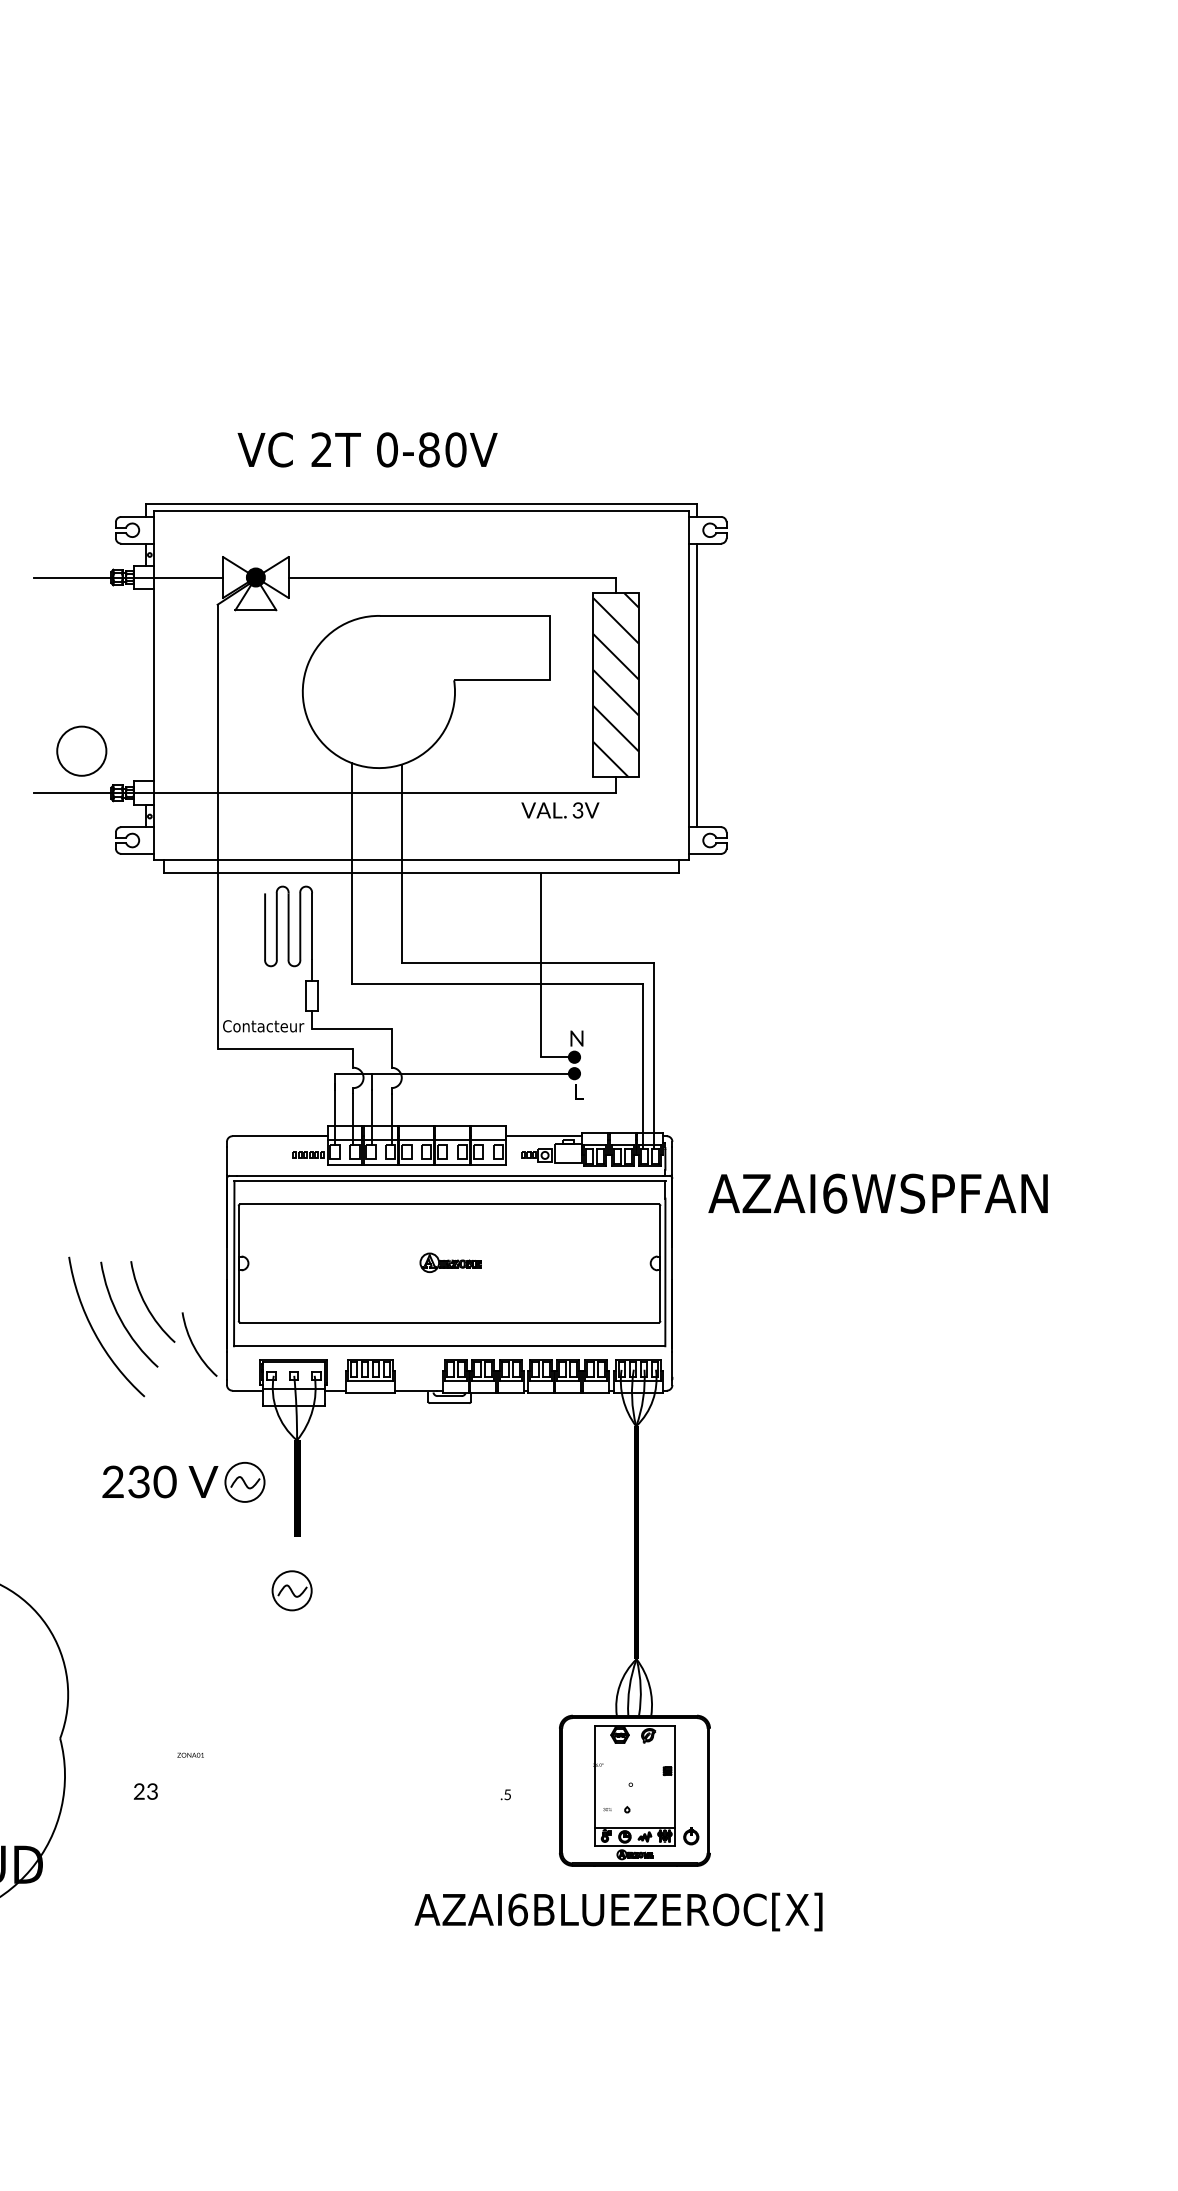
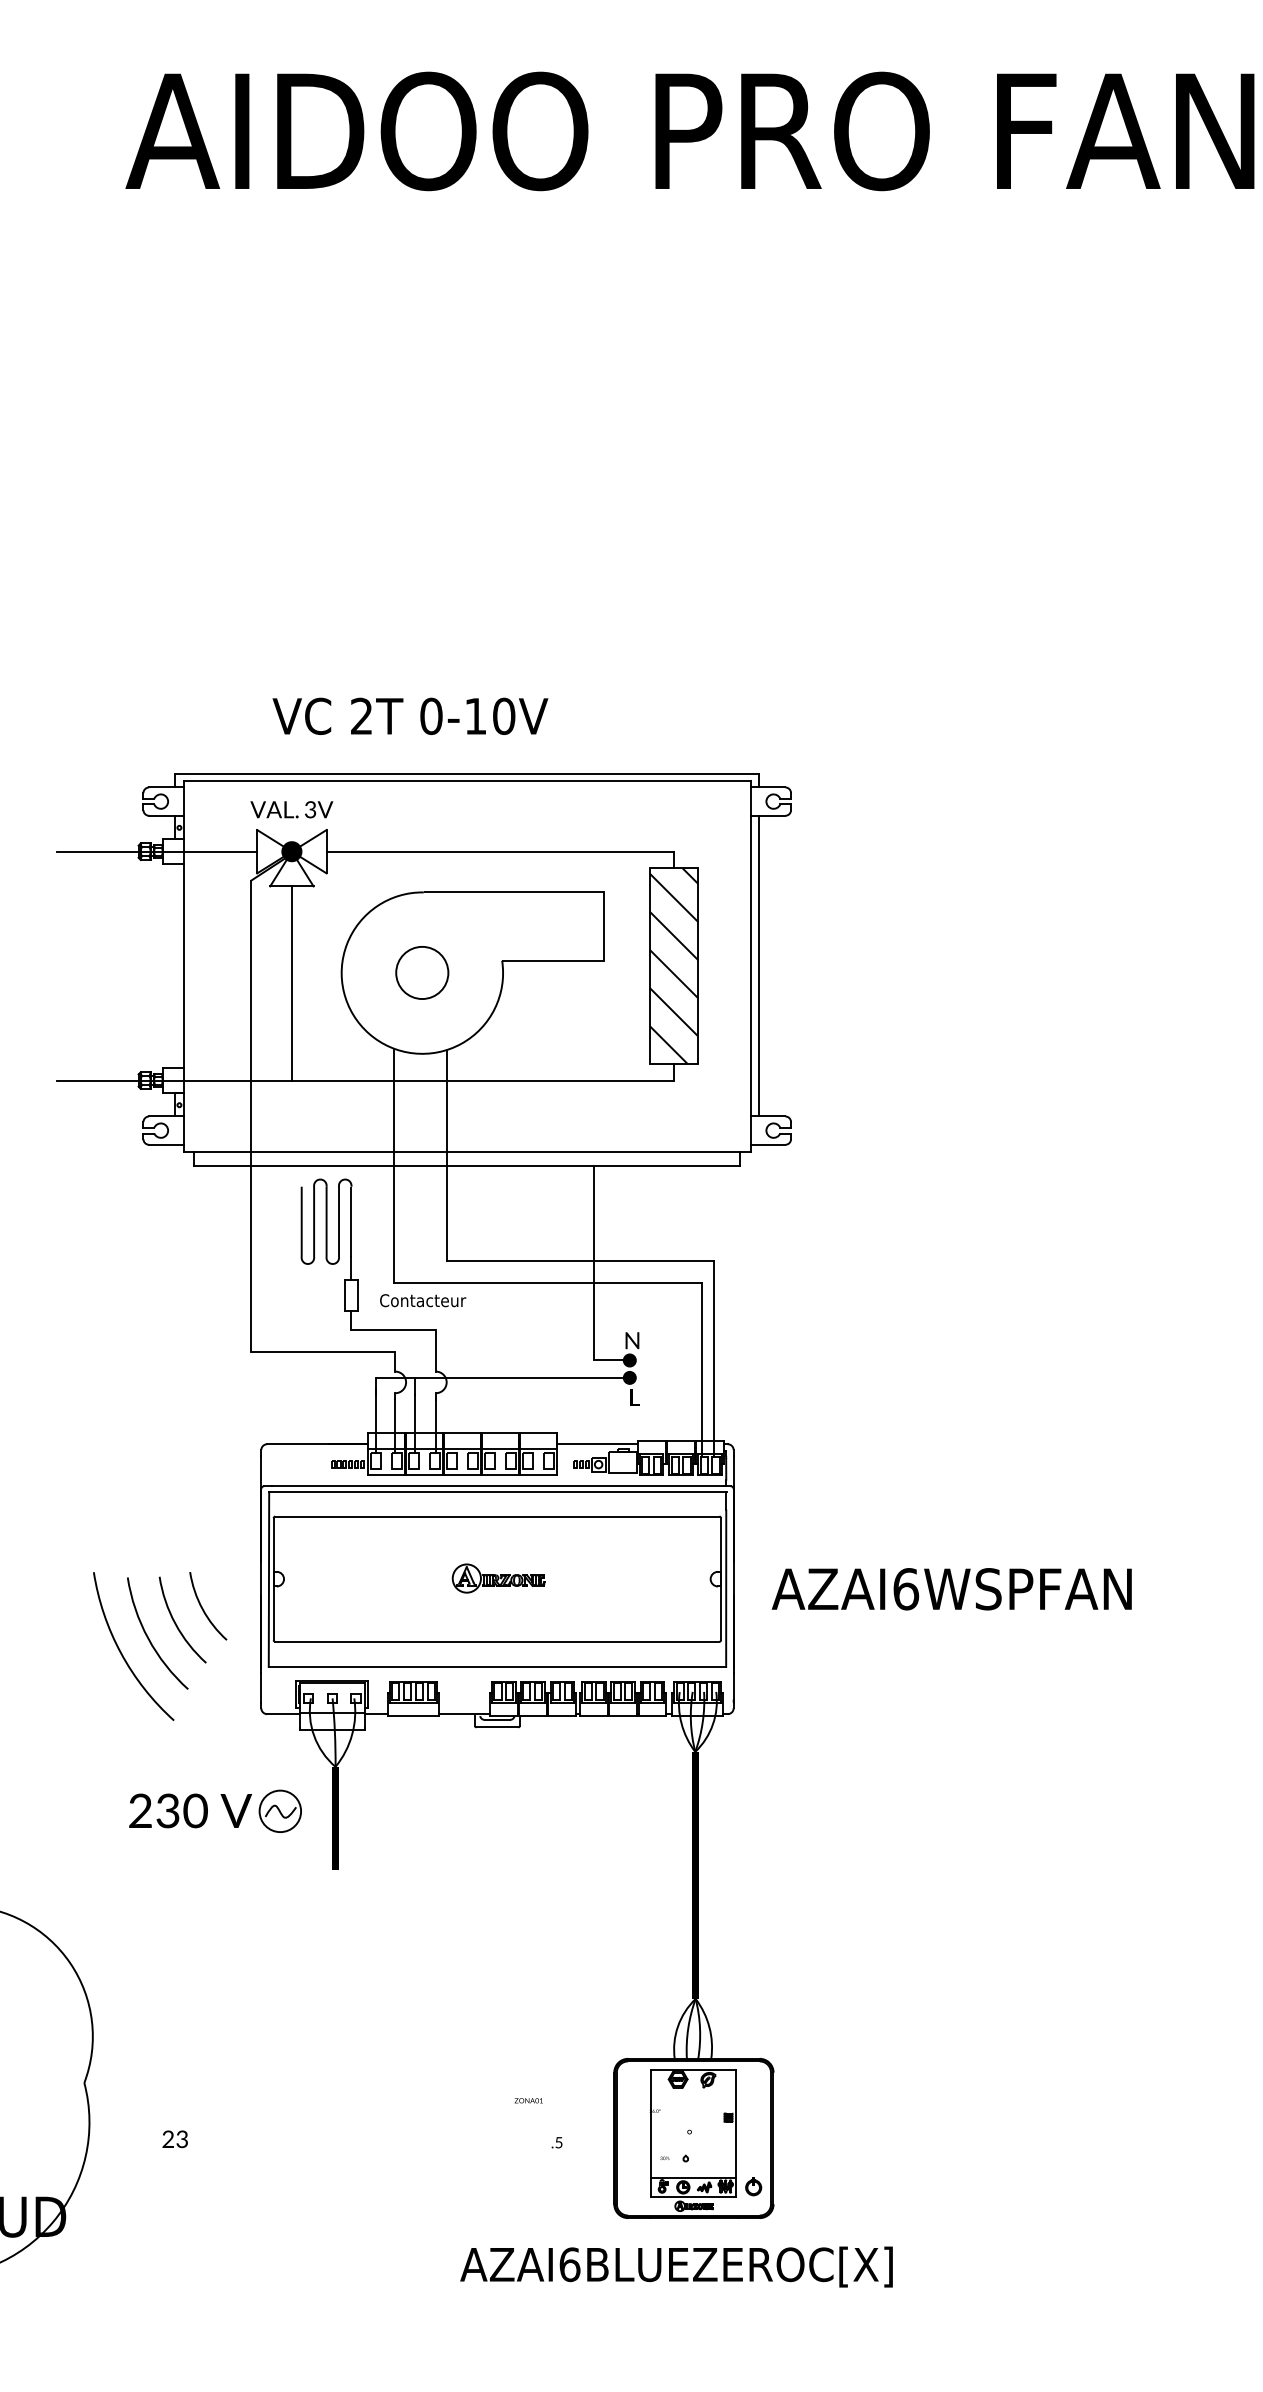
text: (428, 450) -> (475, 716), 0-80V -> 0-10V
line: (255, 701) -> (291, 983), added
circle: (82, 750) -> (422, 972), moved
text: (560, 810) -> (291, 809), moved
text: (263, 1026) -> (423, 1300), moved
text: (877, 1193) -> (951, 1589), moved
part: (450, 1262) -> (498, 1578), size x1.43
arc: (195, 1346) -> (203, 1608), moved
part: (291, 1589) -> (329, 1925), removed
text: (190, 1755) -> (528, 2100), moved

